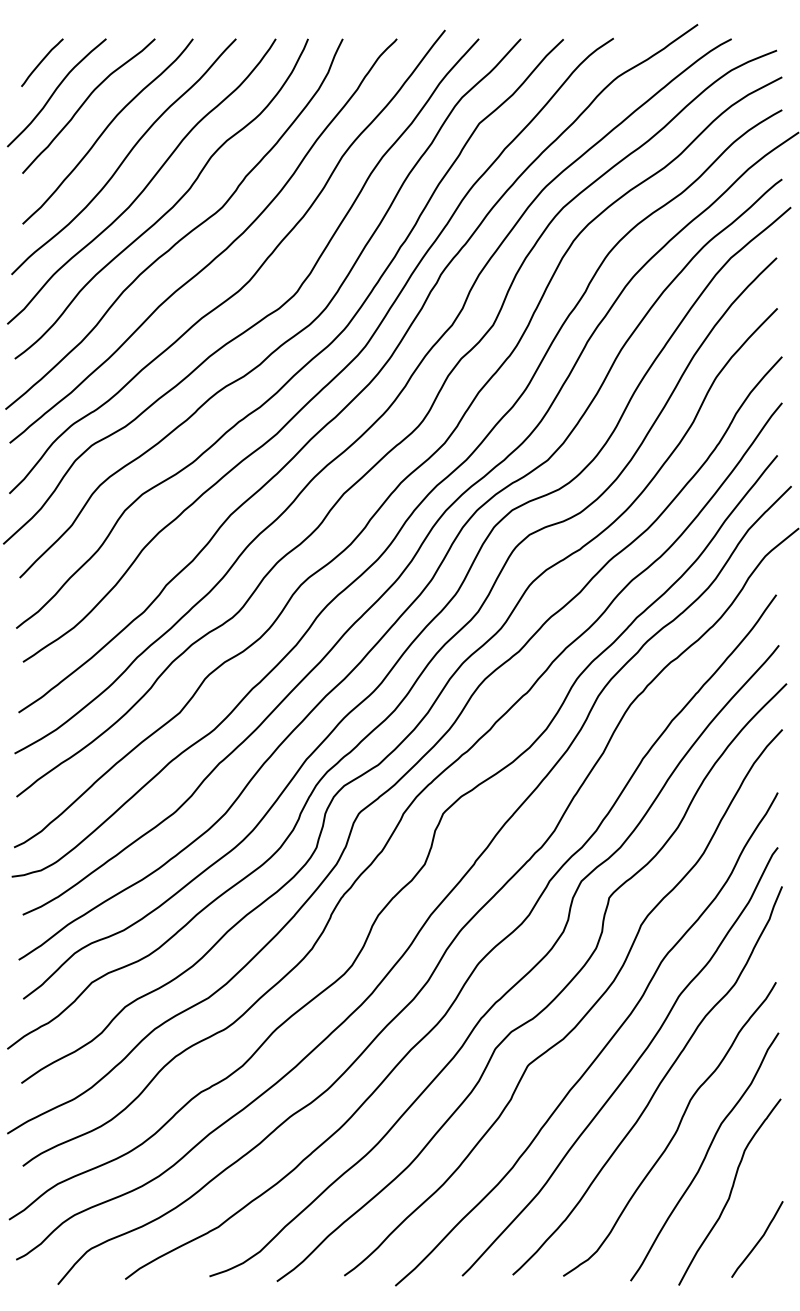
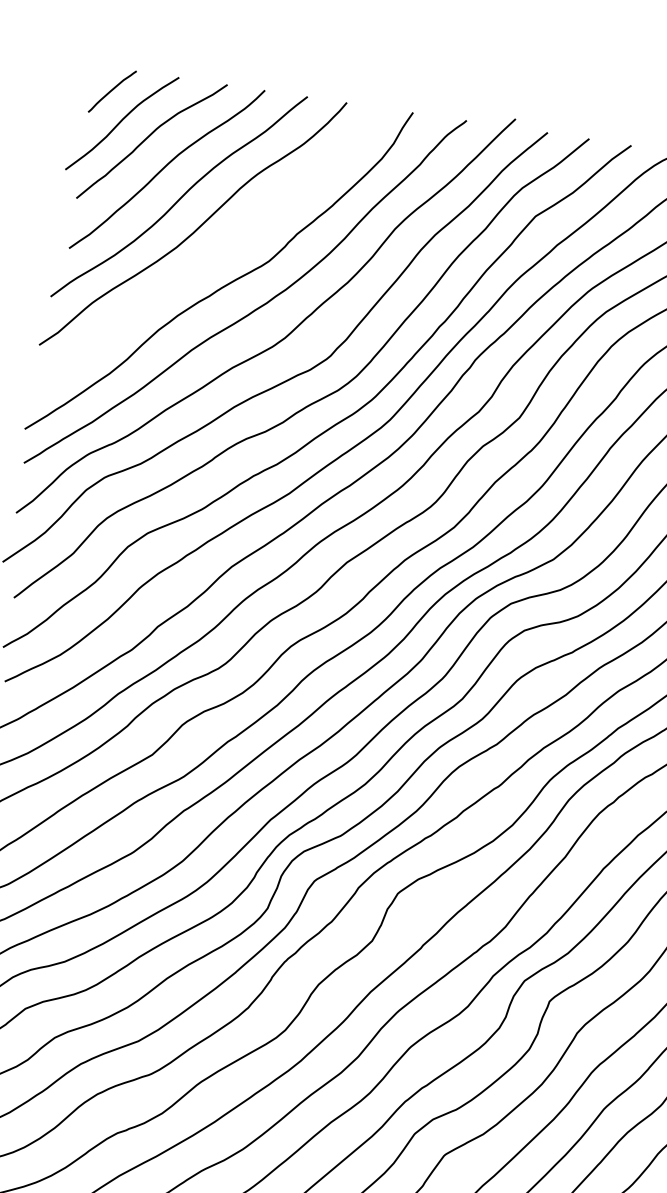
curve: (169, 208) -> (216, 254), removed

